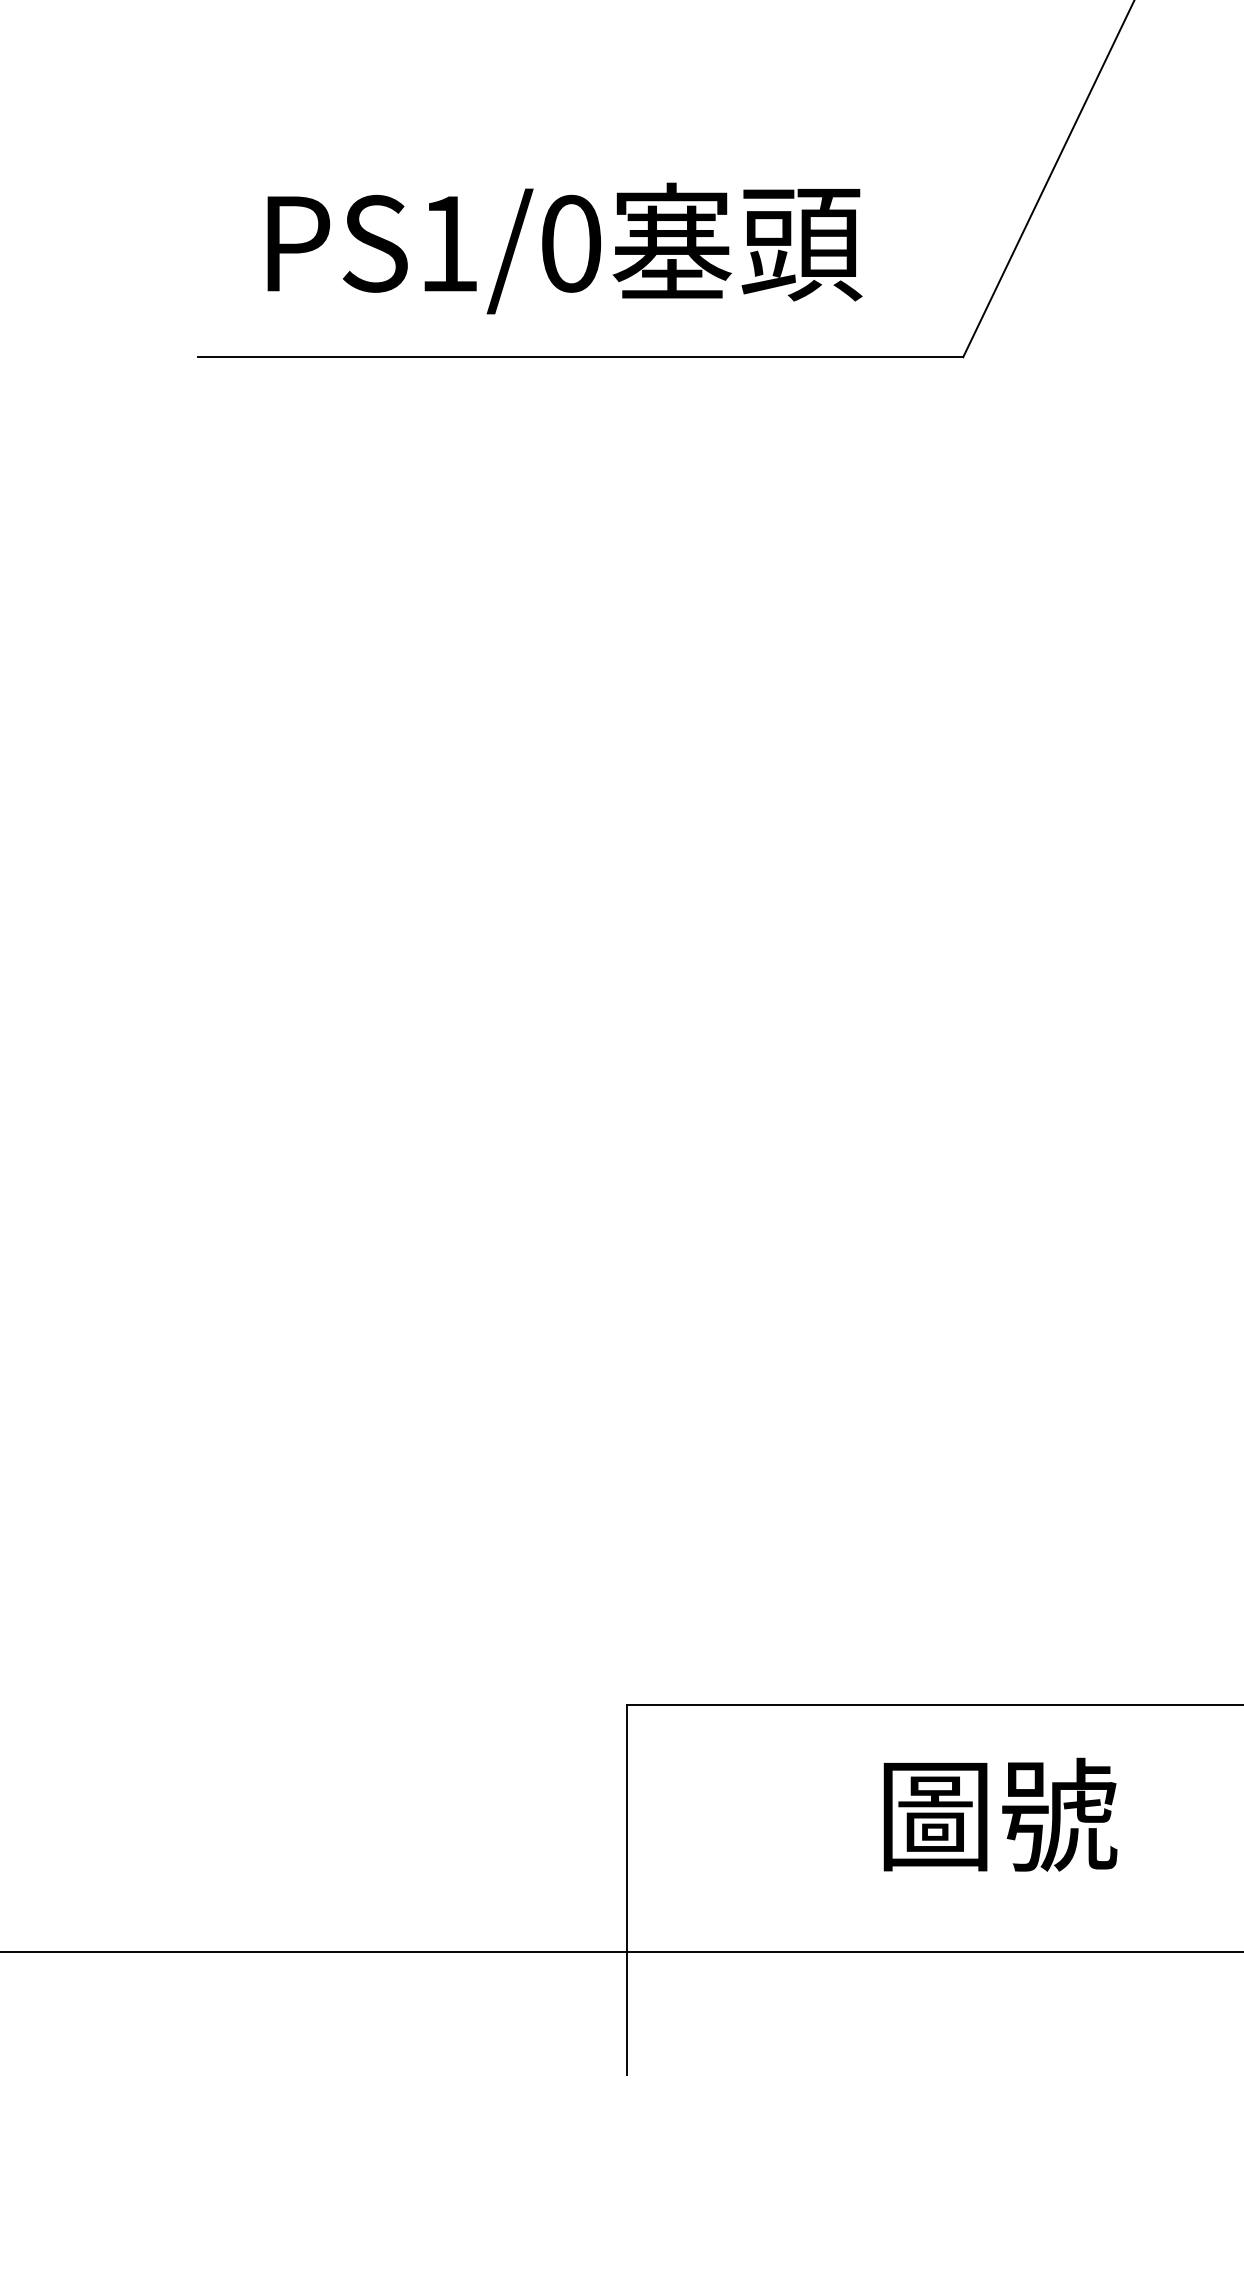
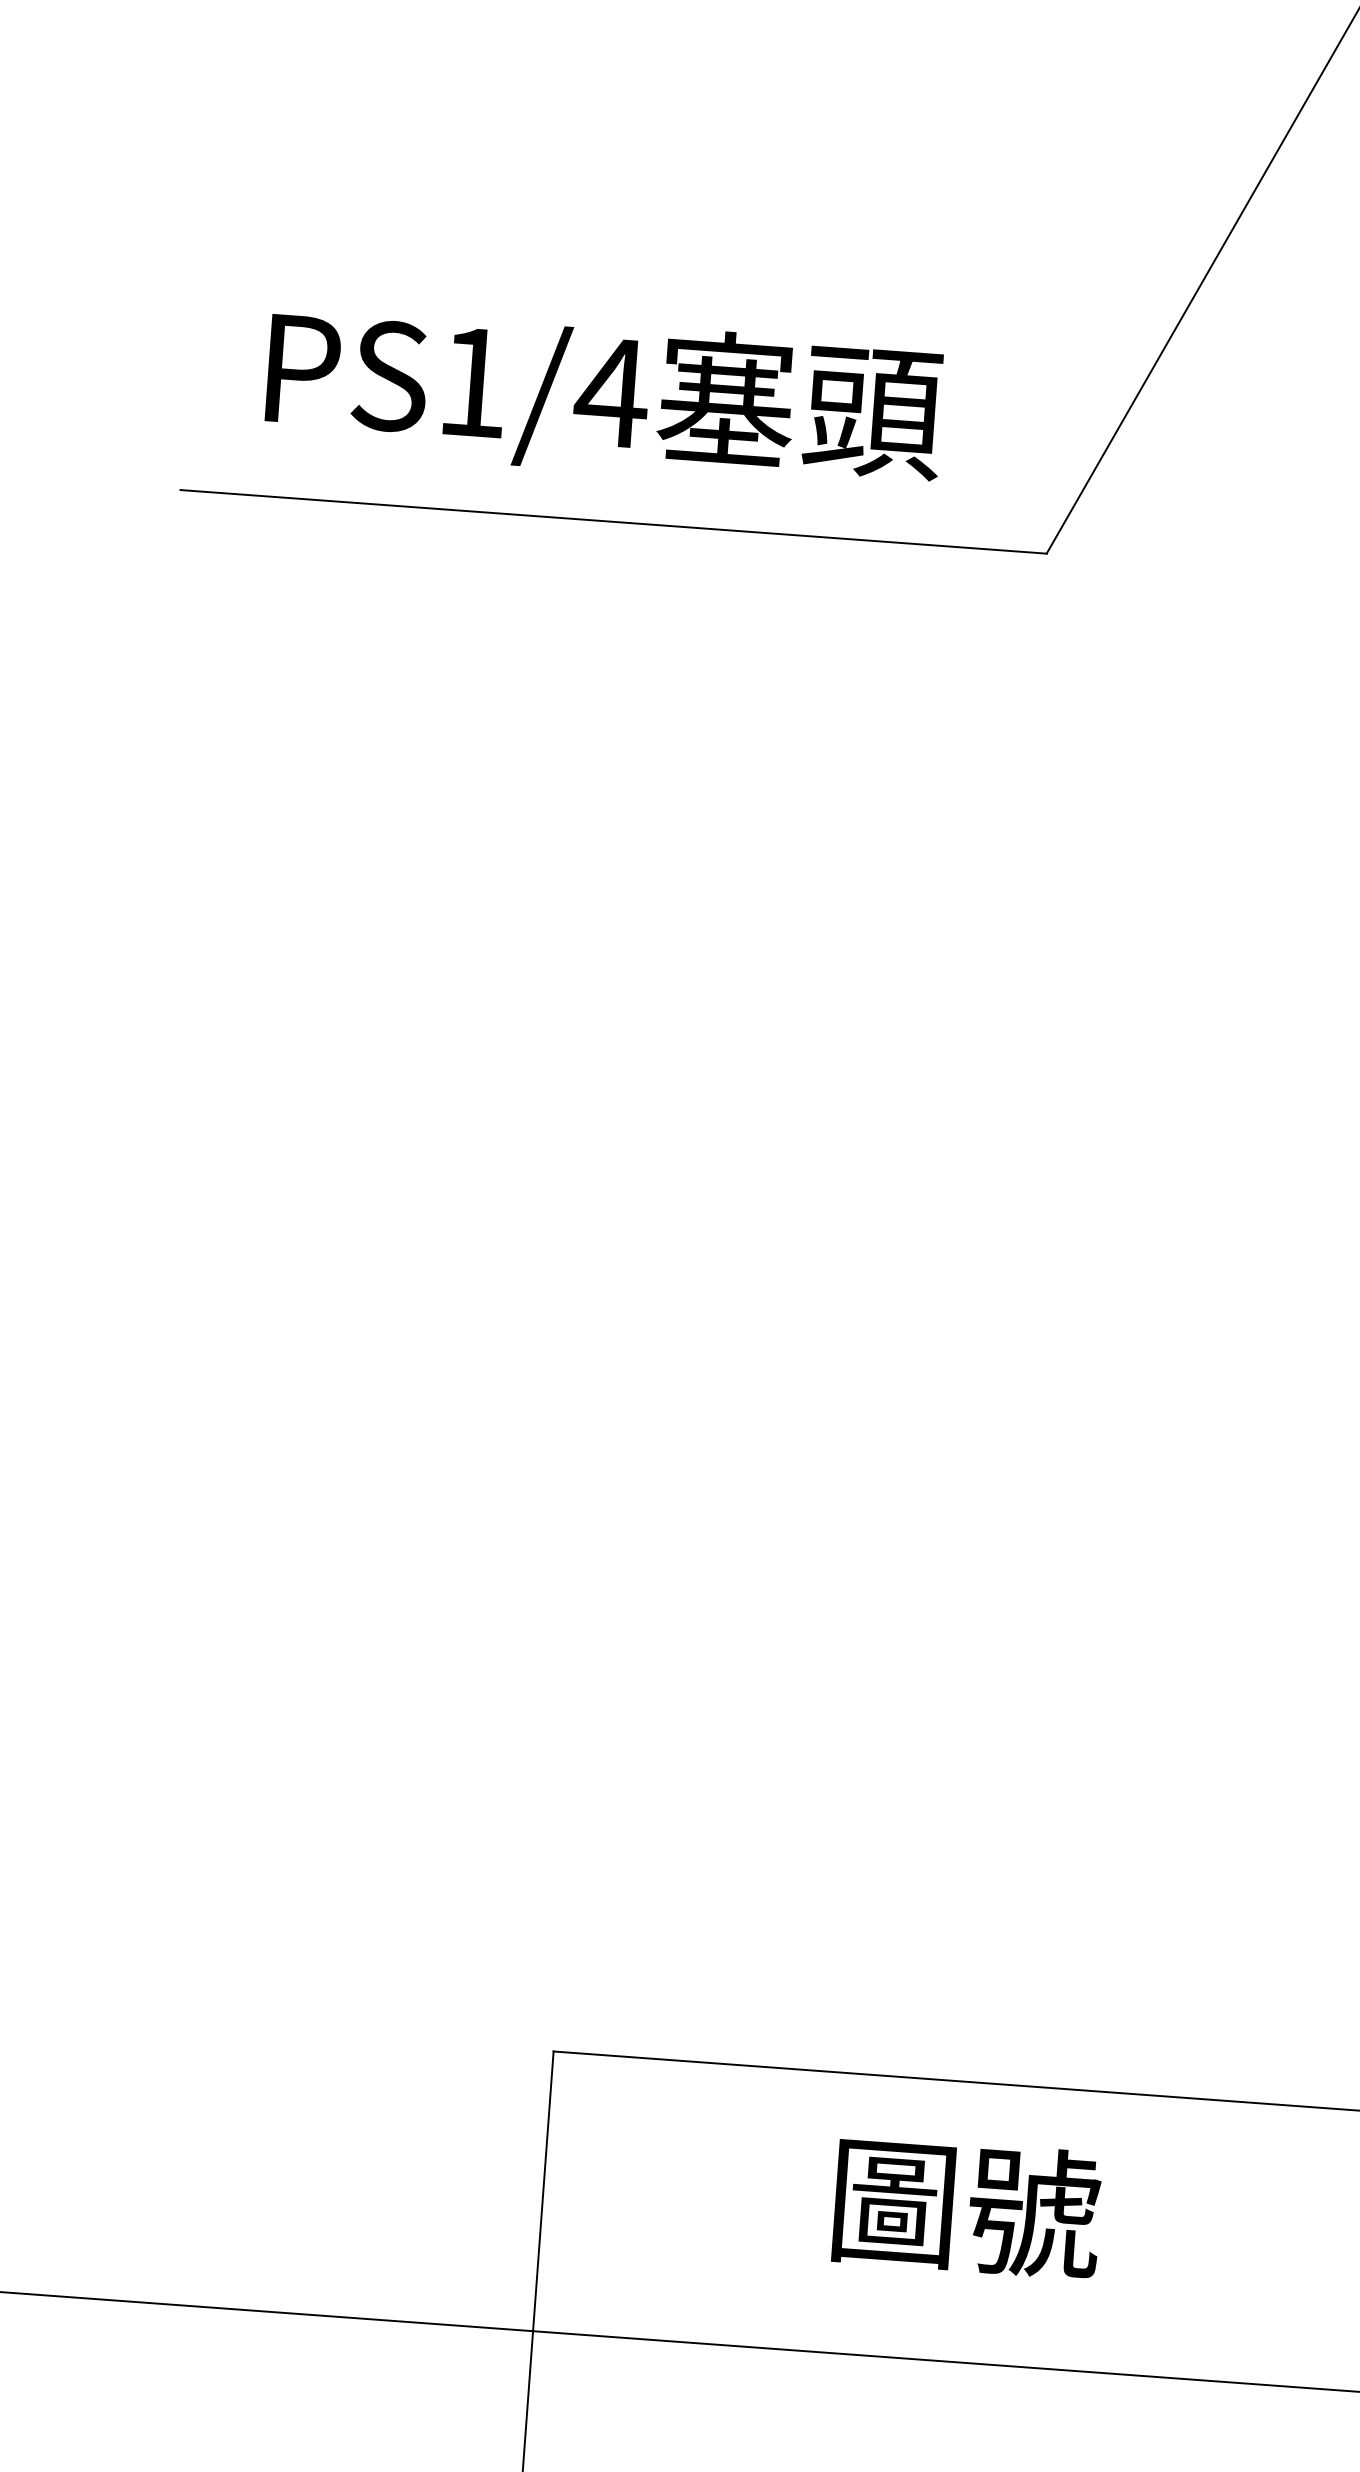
text: (570, 243) -> (611, 392), PS1/0 -> PS1/4

